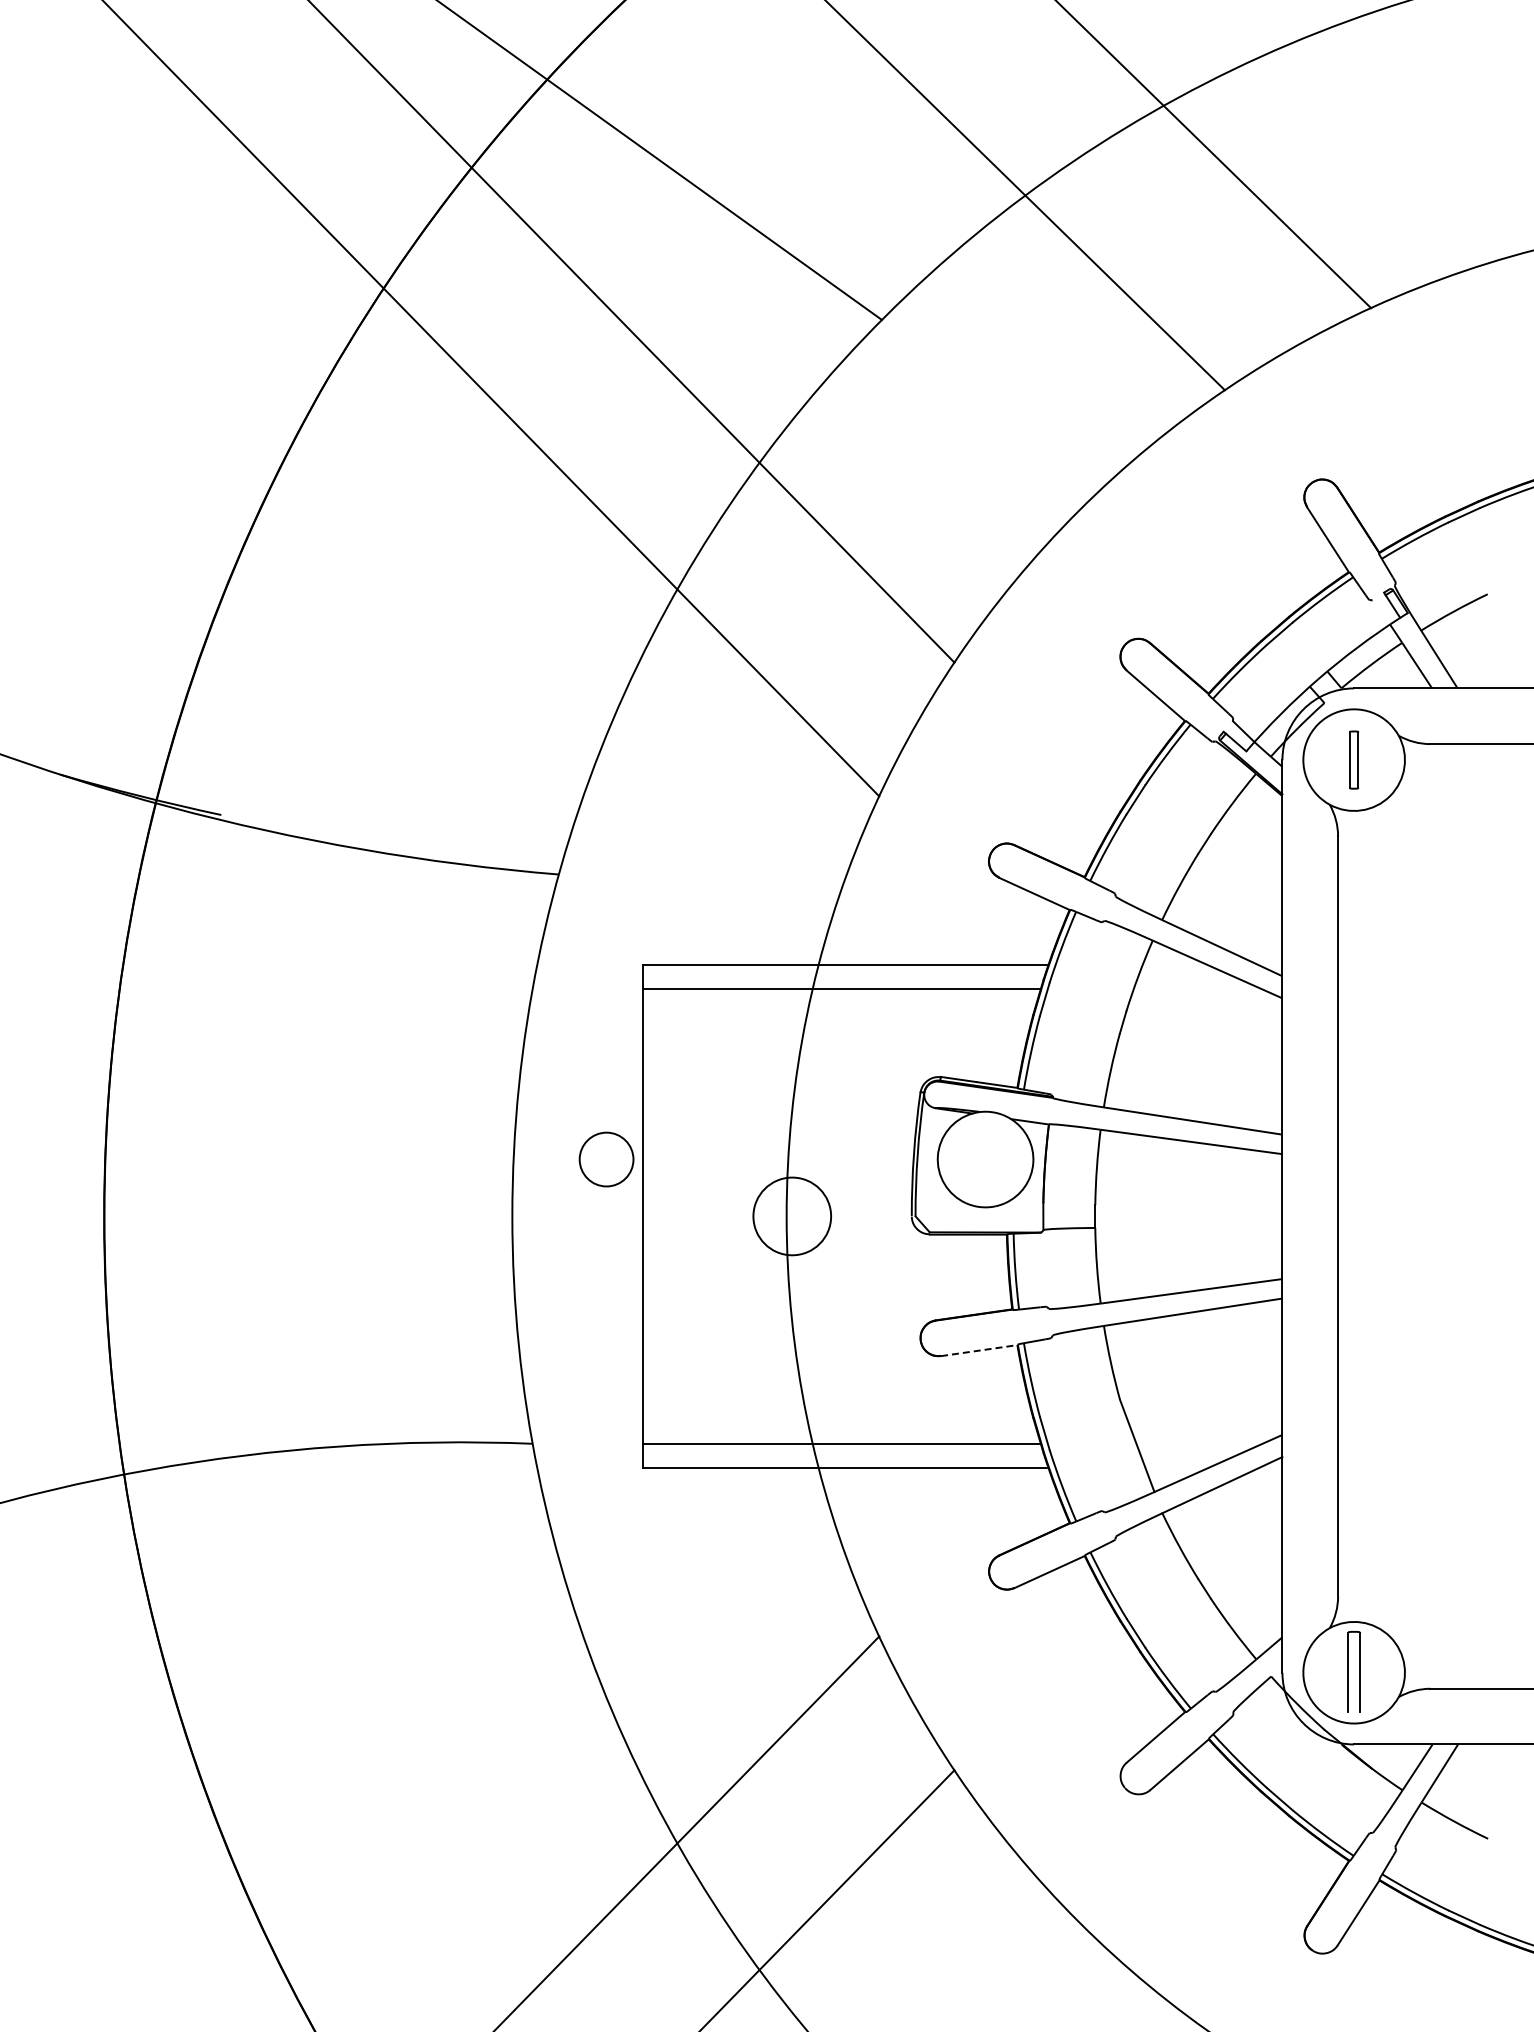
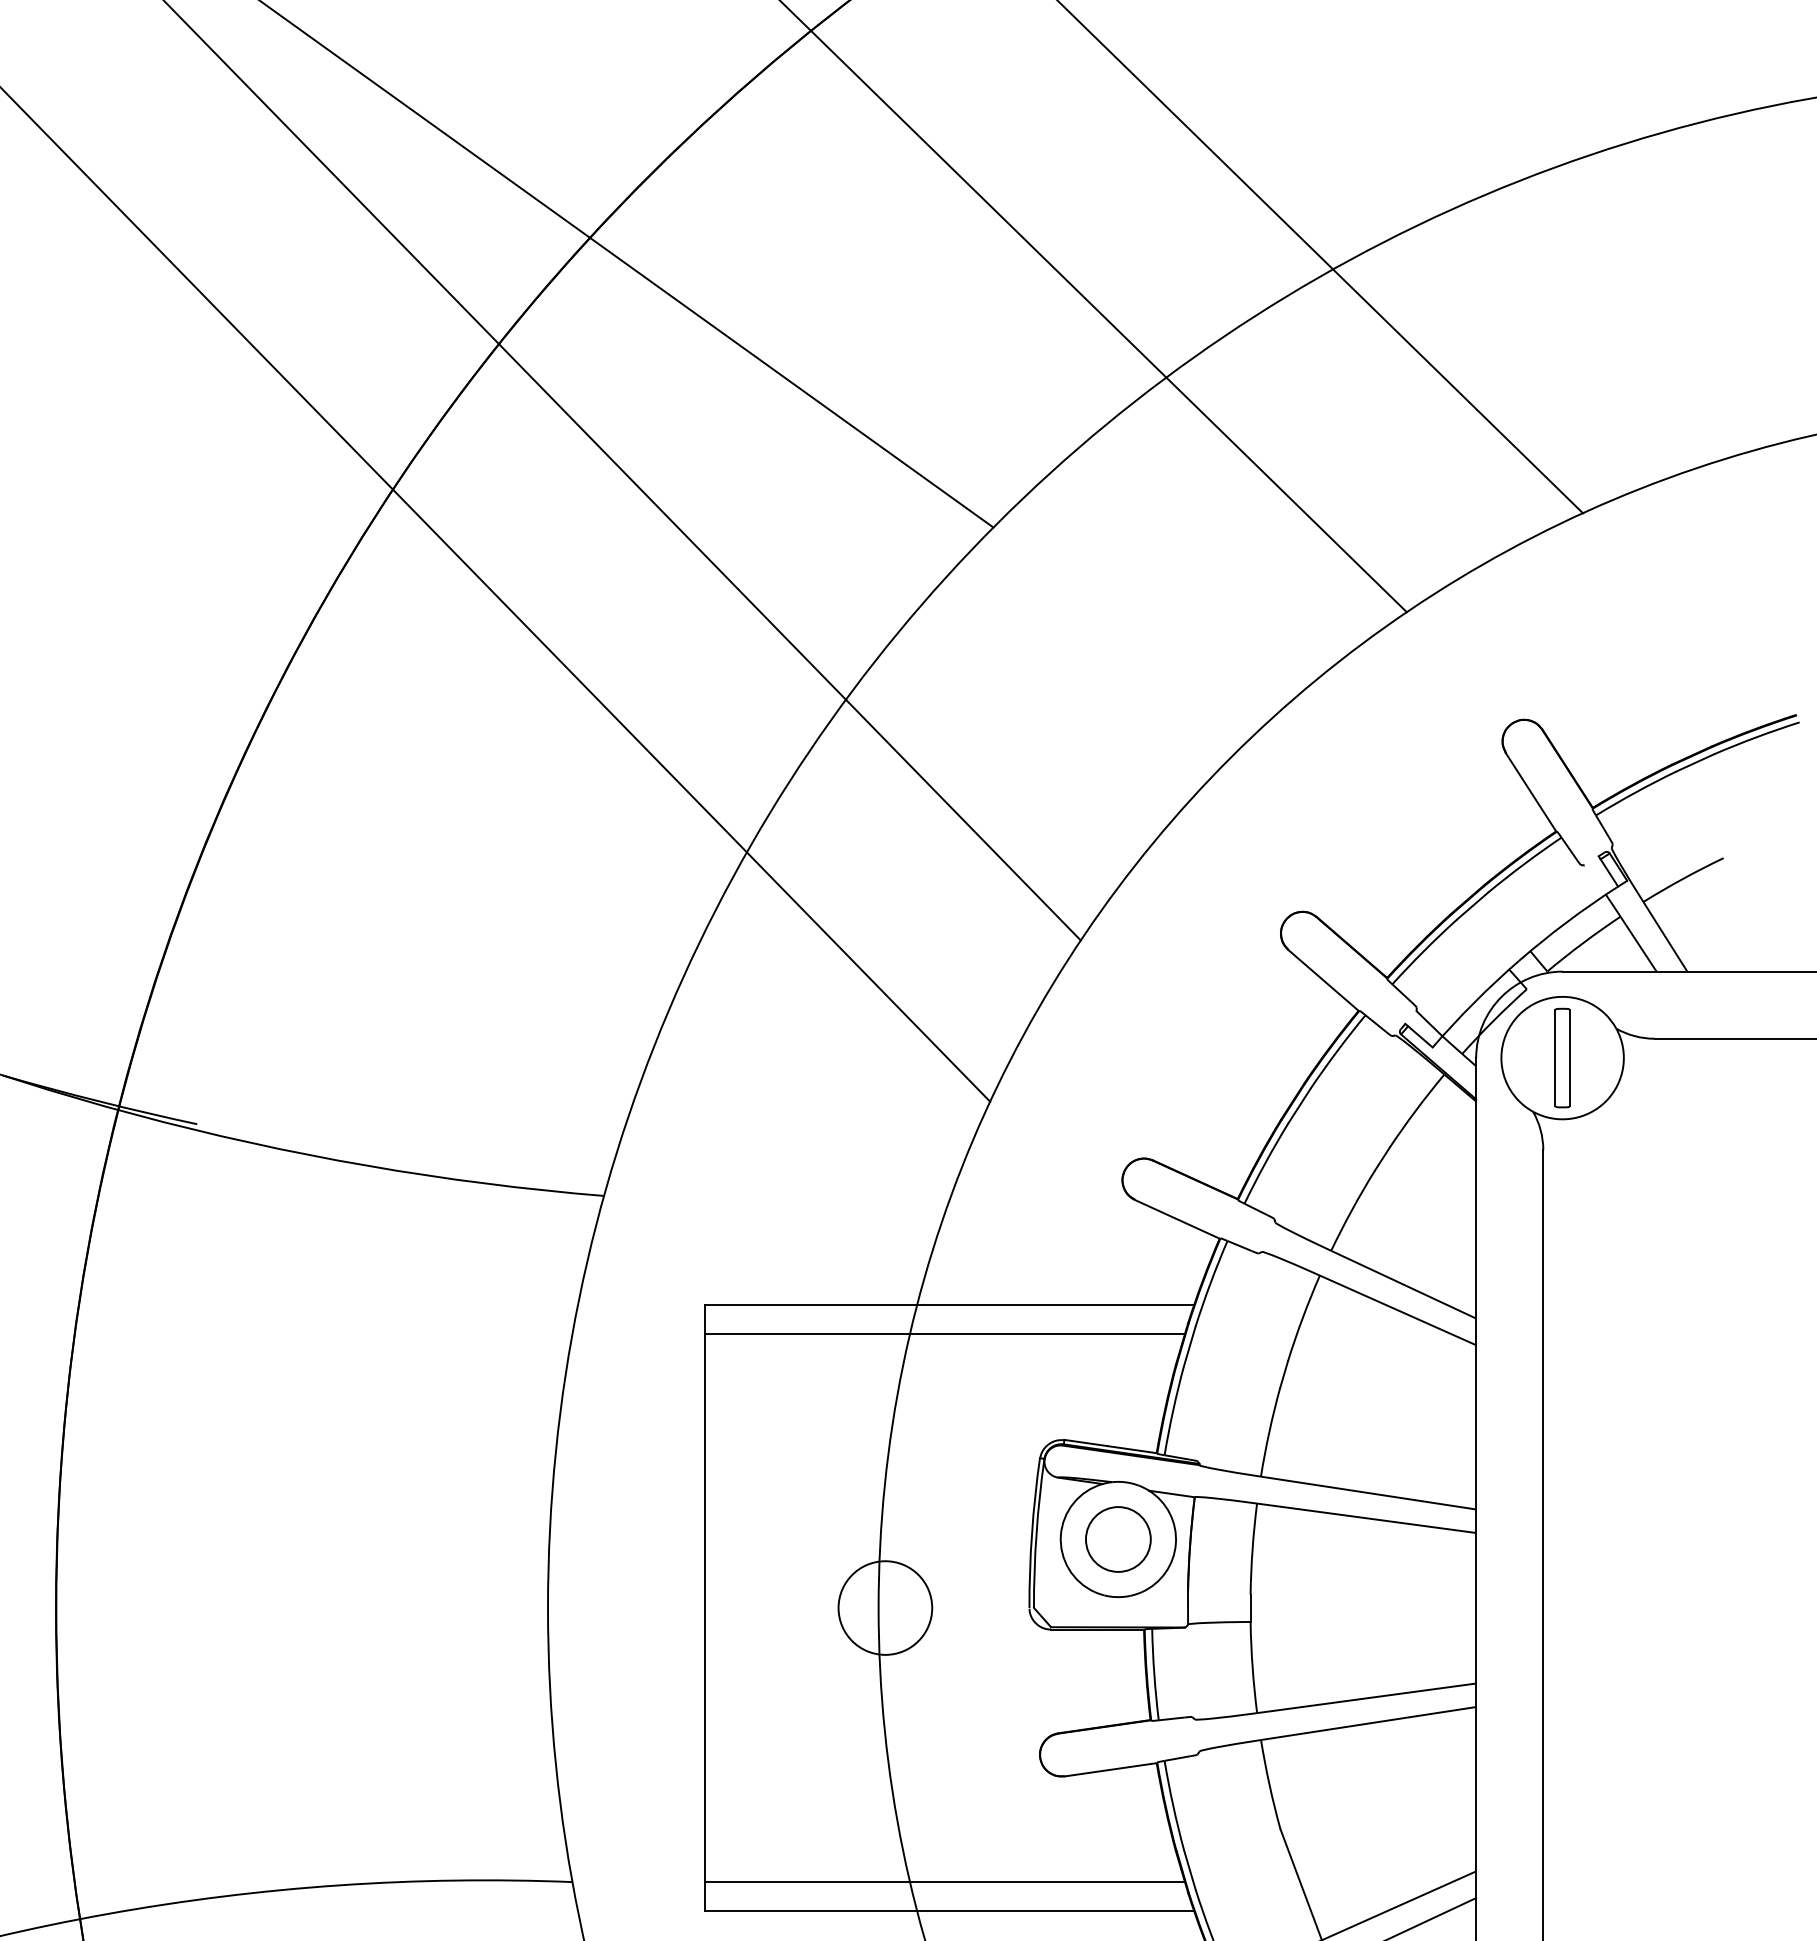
part: (1353, 759) -> (1561, 1057), size x1.43
circle: (606, 1159) -> (1118, 1539), moved
line: (979, 1350) -> (1111, 1769), dashed -> solid

